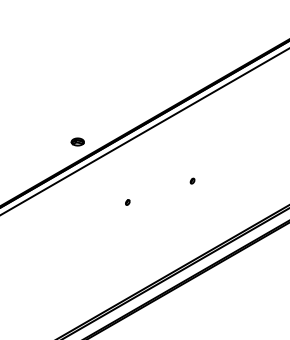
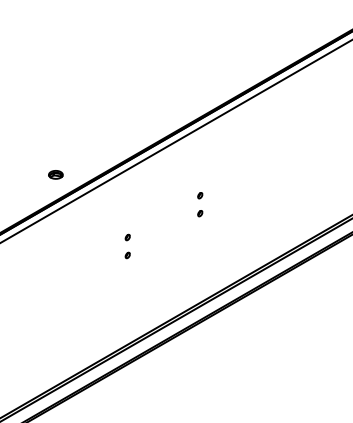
part: (77, 141) -> (55, 174), moved
part: (192, 164) -> (200, 195), added
part: (127, 218) -> (127, 255), added

